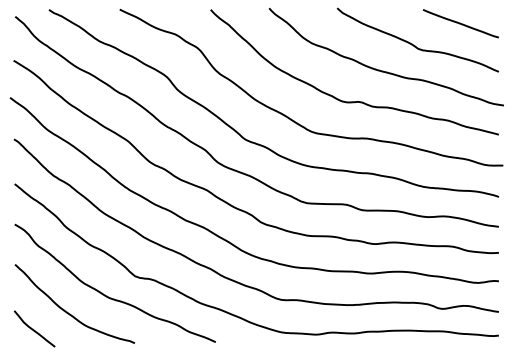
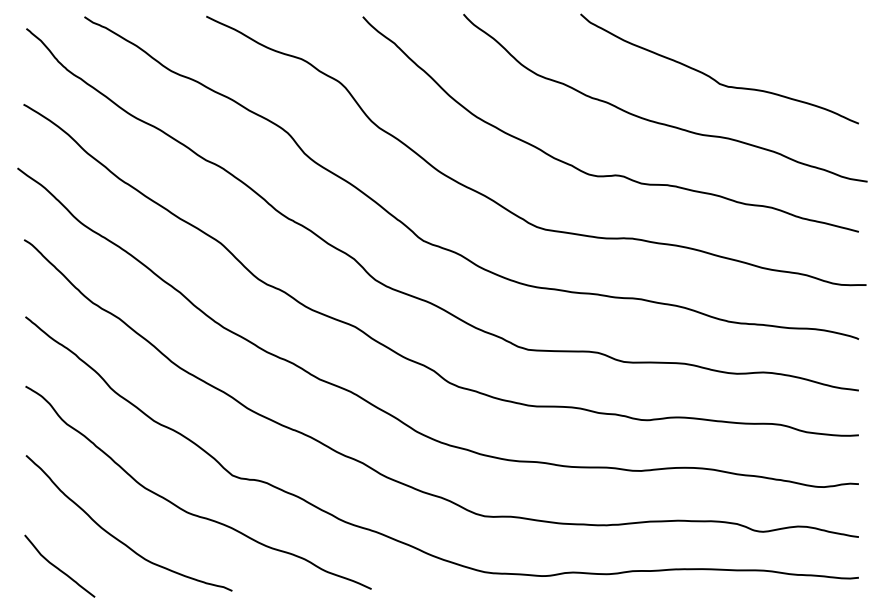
line: (460, 23) -> (792, 40), removed

